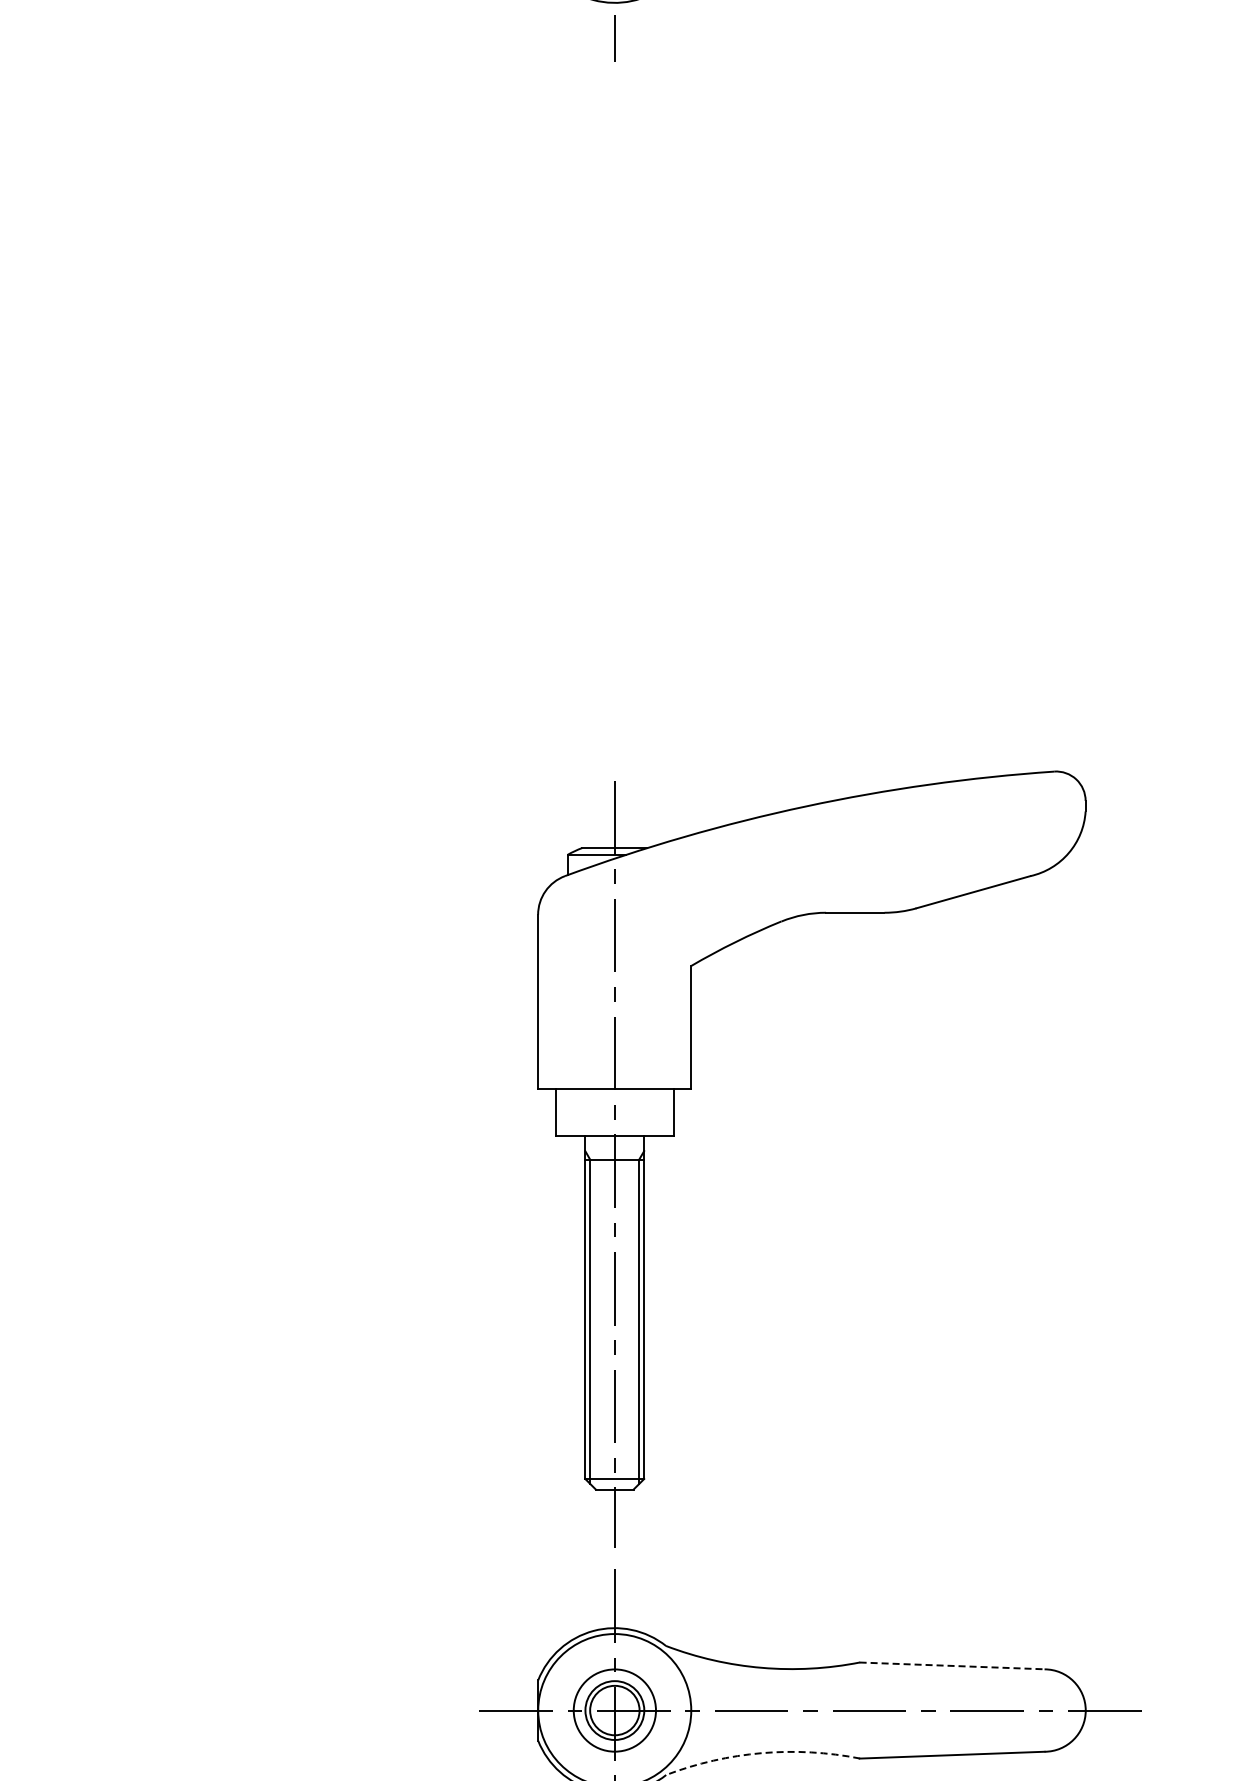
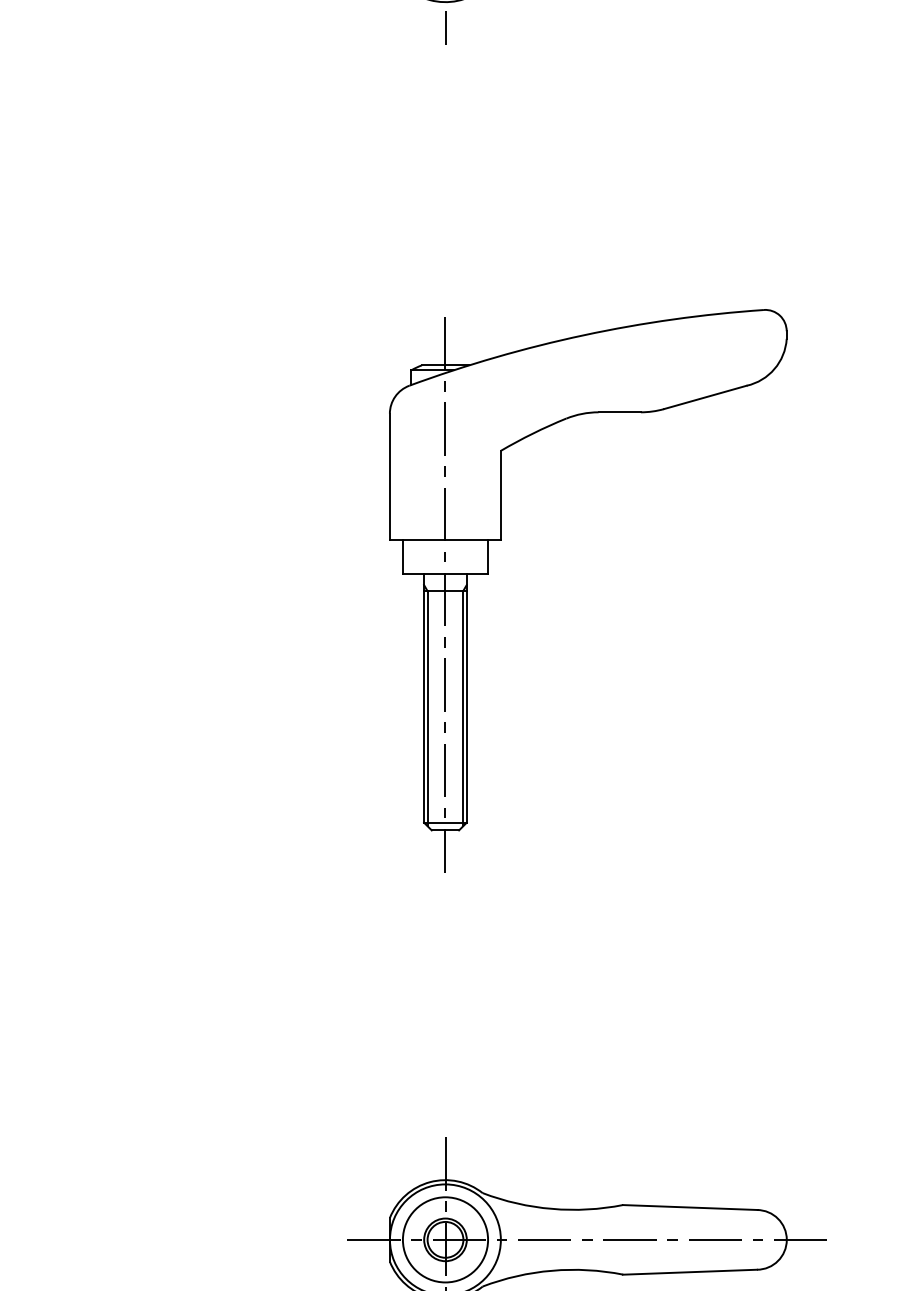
part: (691, 1089) -> (501, 540), moved
line: (953, 1665) -> (690, 1207), dashed -> solid
circle: (614, 1710) -> (445, 1239), size x1.43
arc: (761, 1753) -> (551, 1271), dashed -> solid

